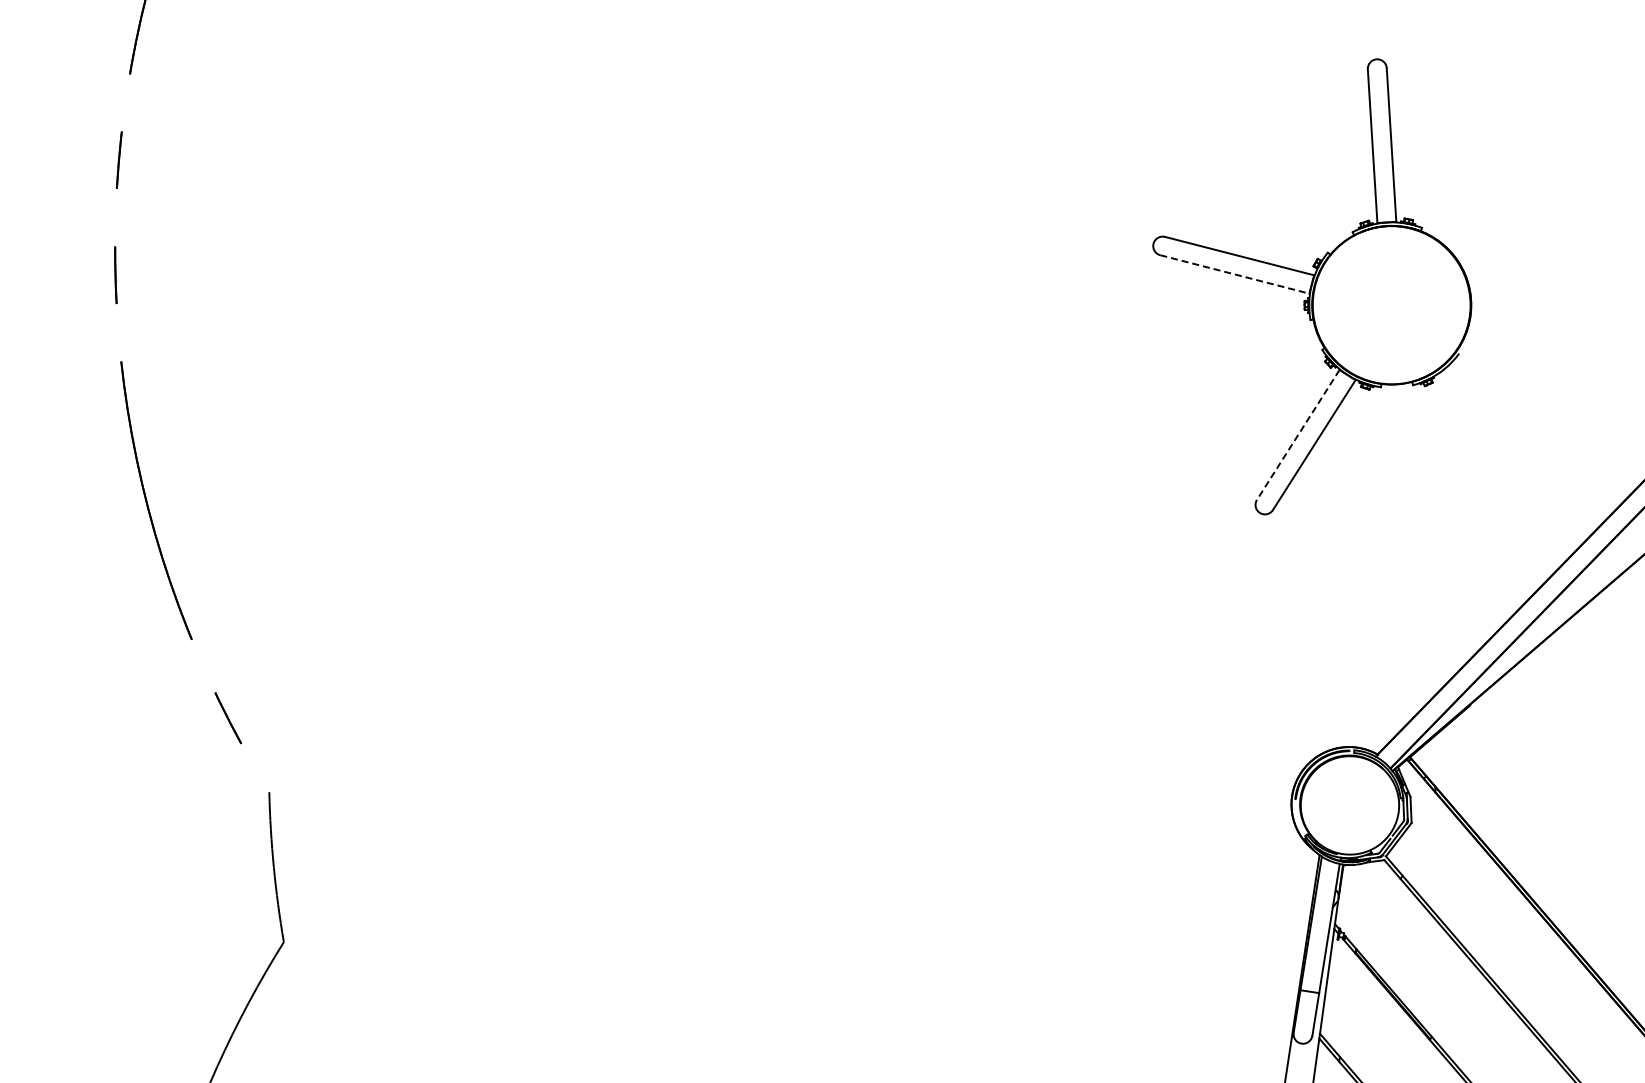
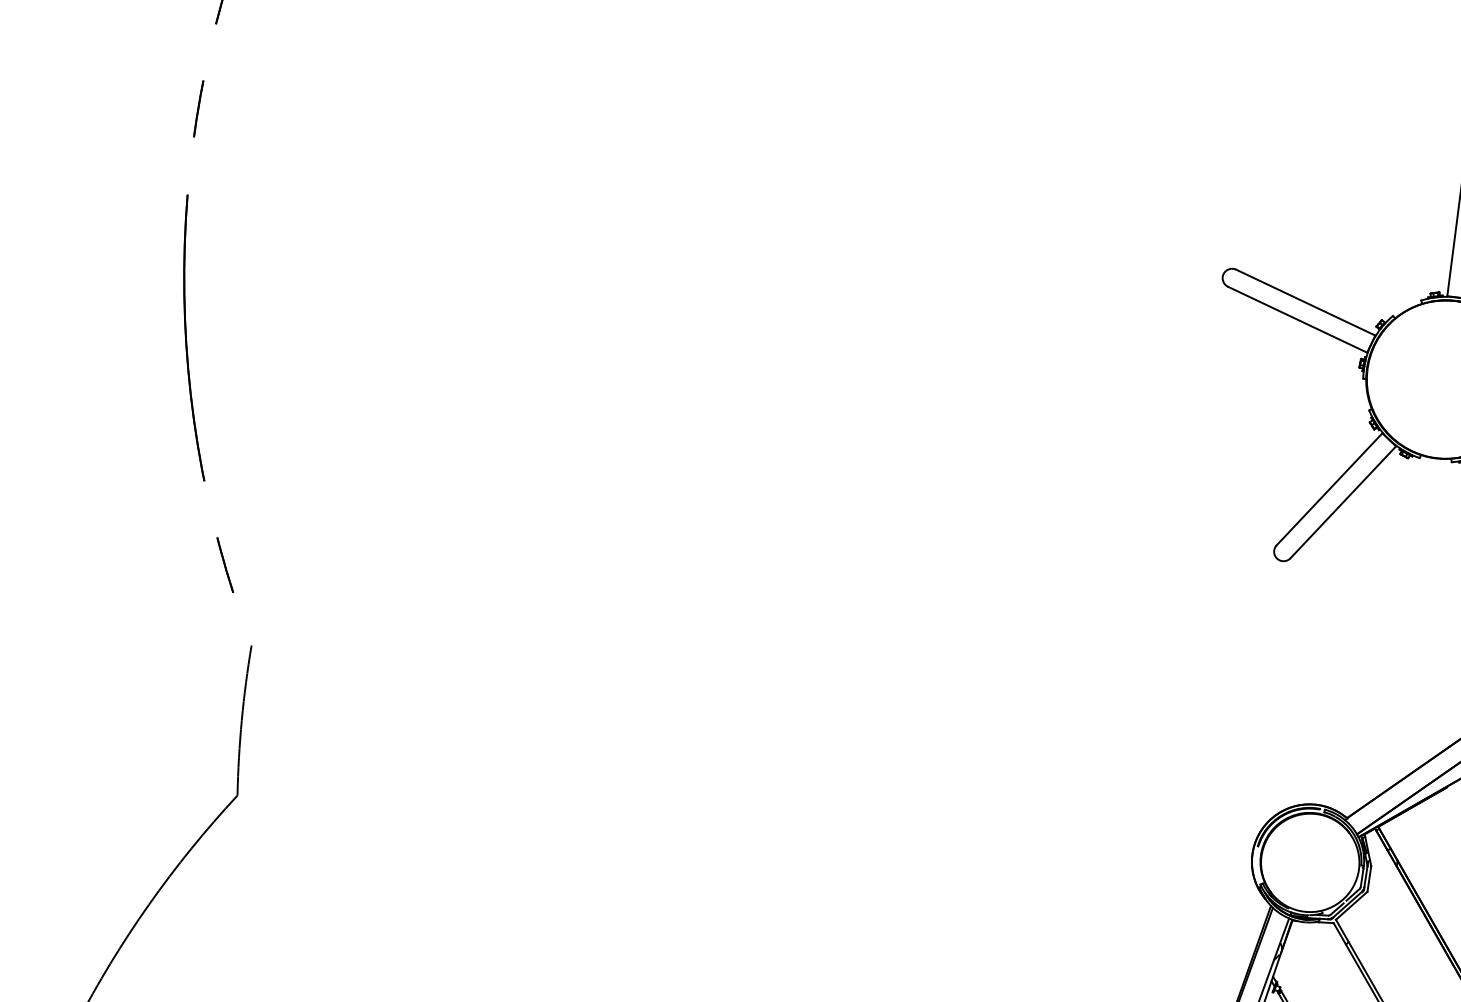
line: (1234, 274) -> (1297, 319), dashed -> solid
line: (1298, 434) -> (1329, 488), dashed -> solid

